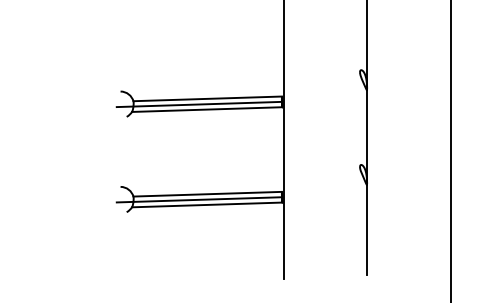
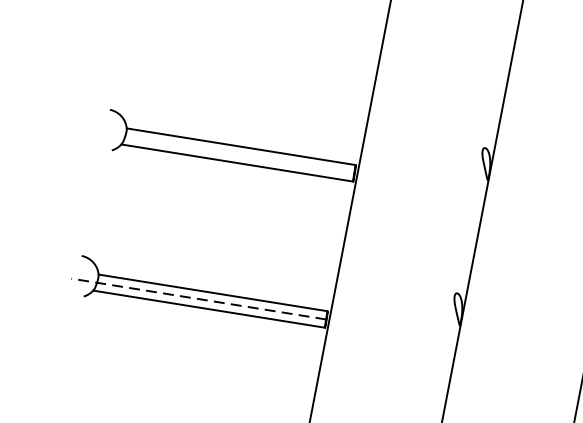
line: (199, 104) -> (227, 152), removed
line: (199, 199) -> (199, 298), solid -> dashed

